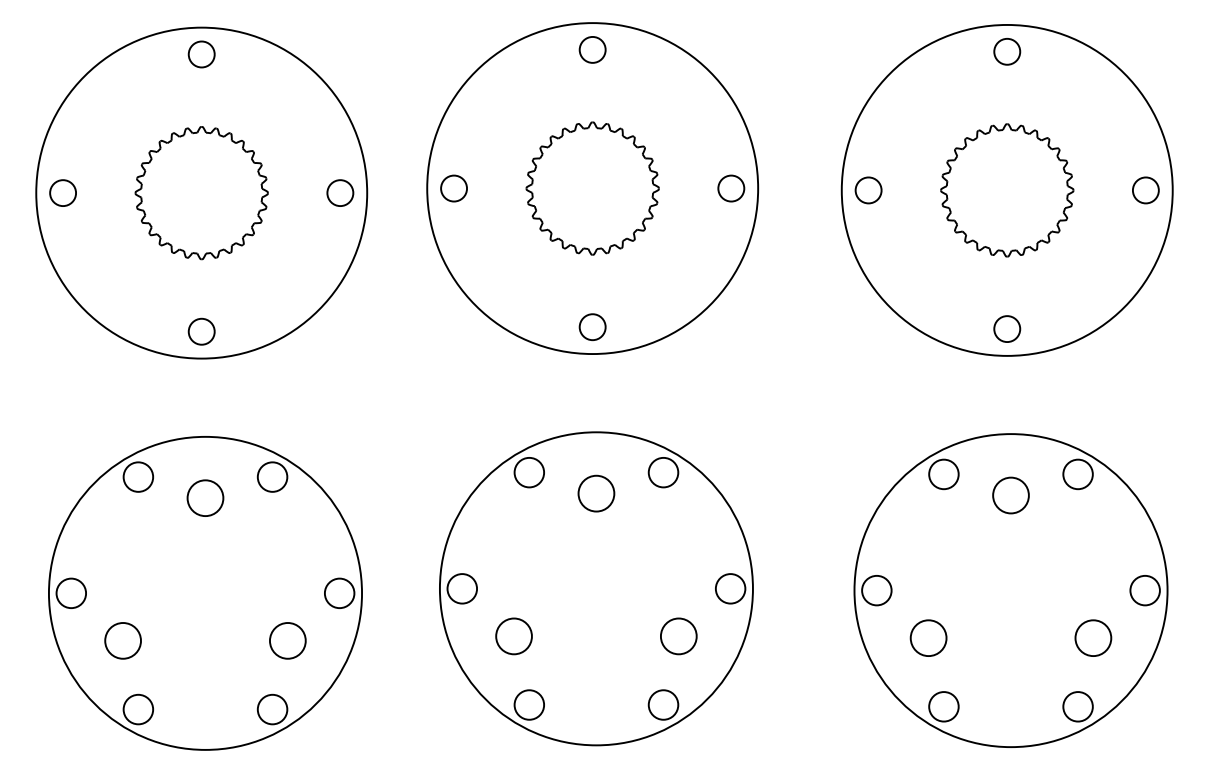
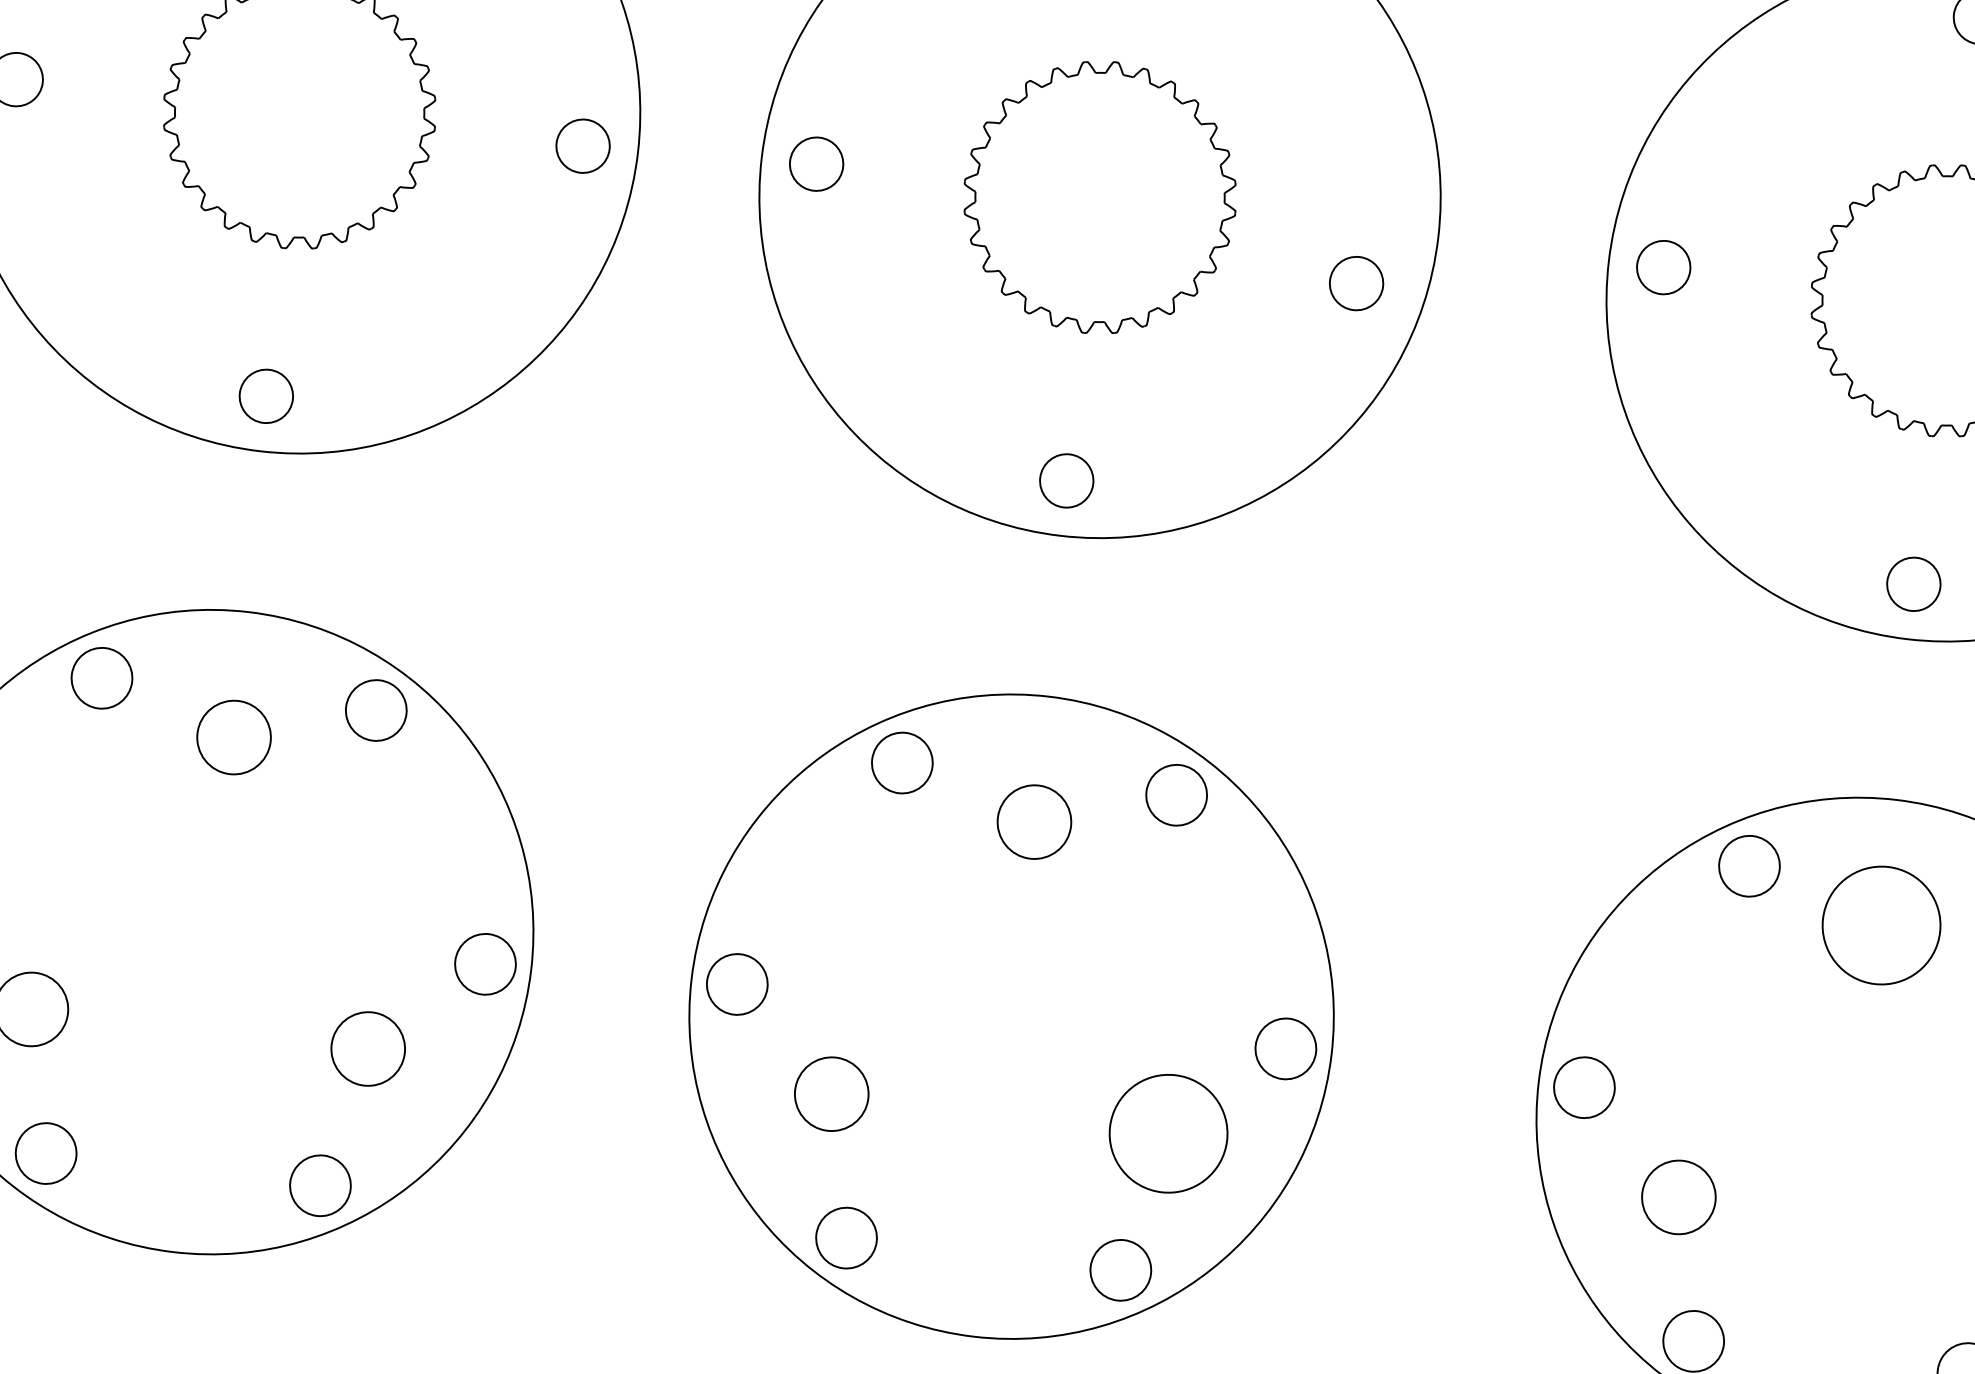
circle: (731, 188) -> (1356, 283), moved
circle: (1010, 495) -> (1880, 925), size x1.6
circle: (678, 636) -> (1167, 1133), size x1.6

